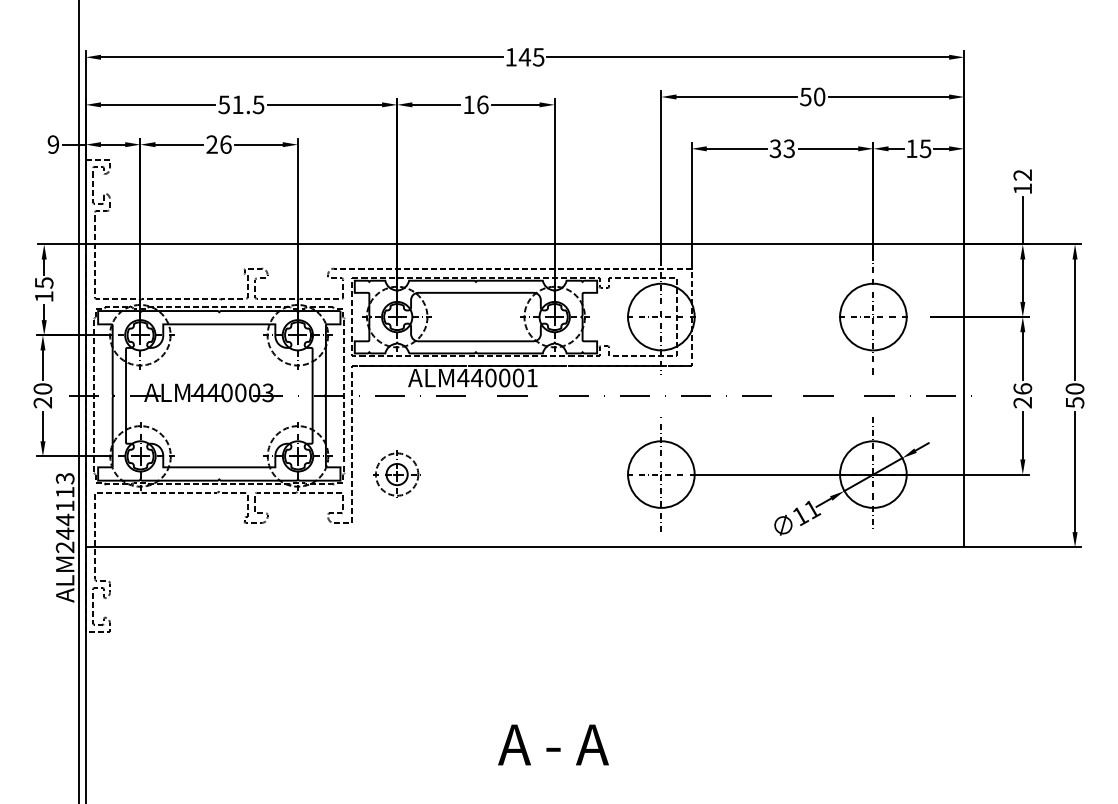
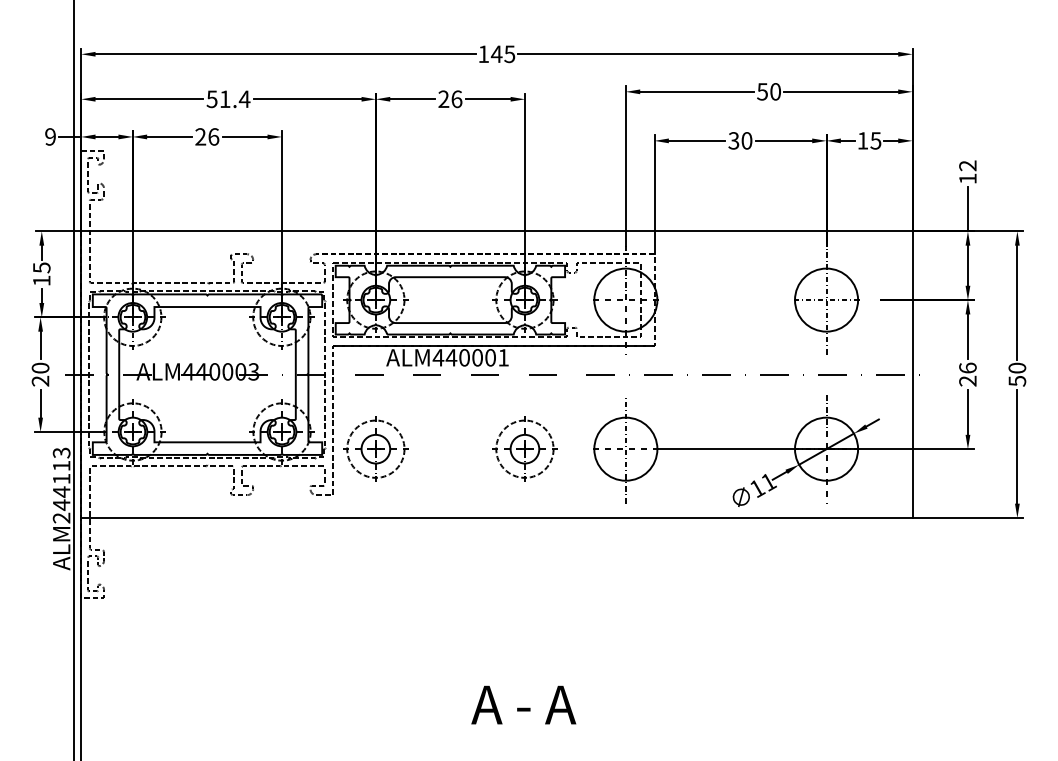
text: (258, 104) -> (244, 98), 51.5 -> 51.4
text: (468, 104) -> (443, 98), 16 -> 26
text: (788, 148) -> (746, 140), 33 -> 30
part: (396, 474) -> (375, 449), size x1.43
part: (554, 474) -> (524, 449), added

